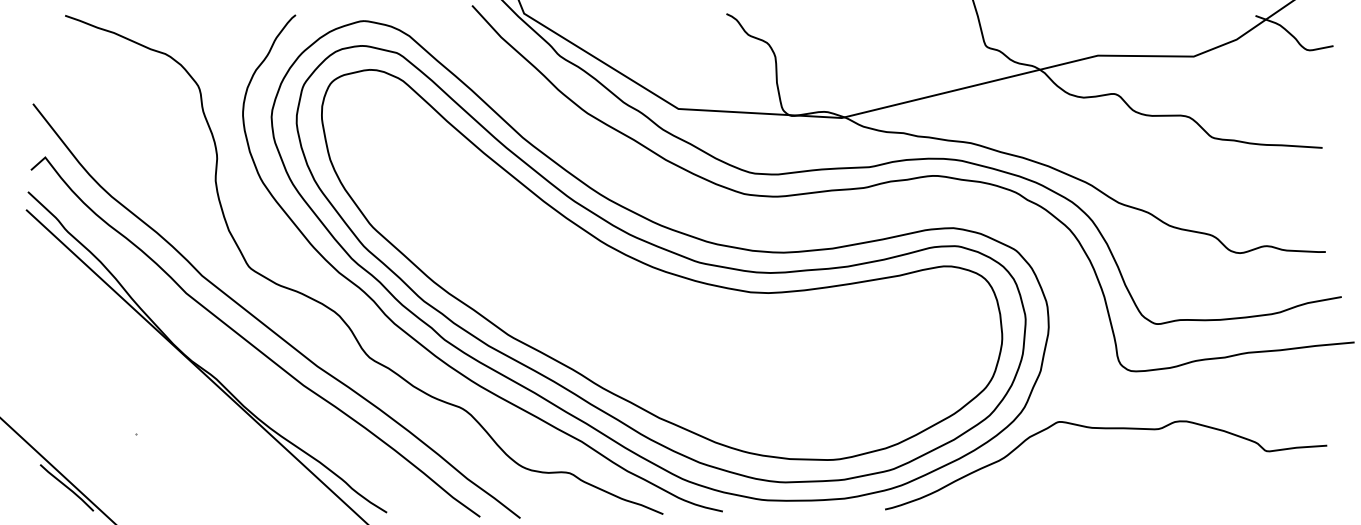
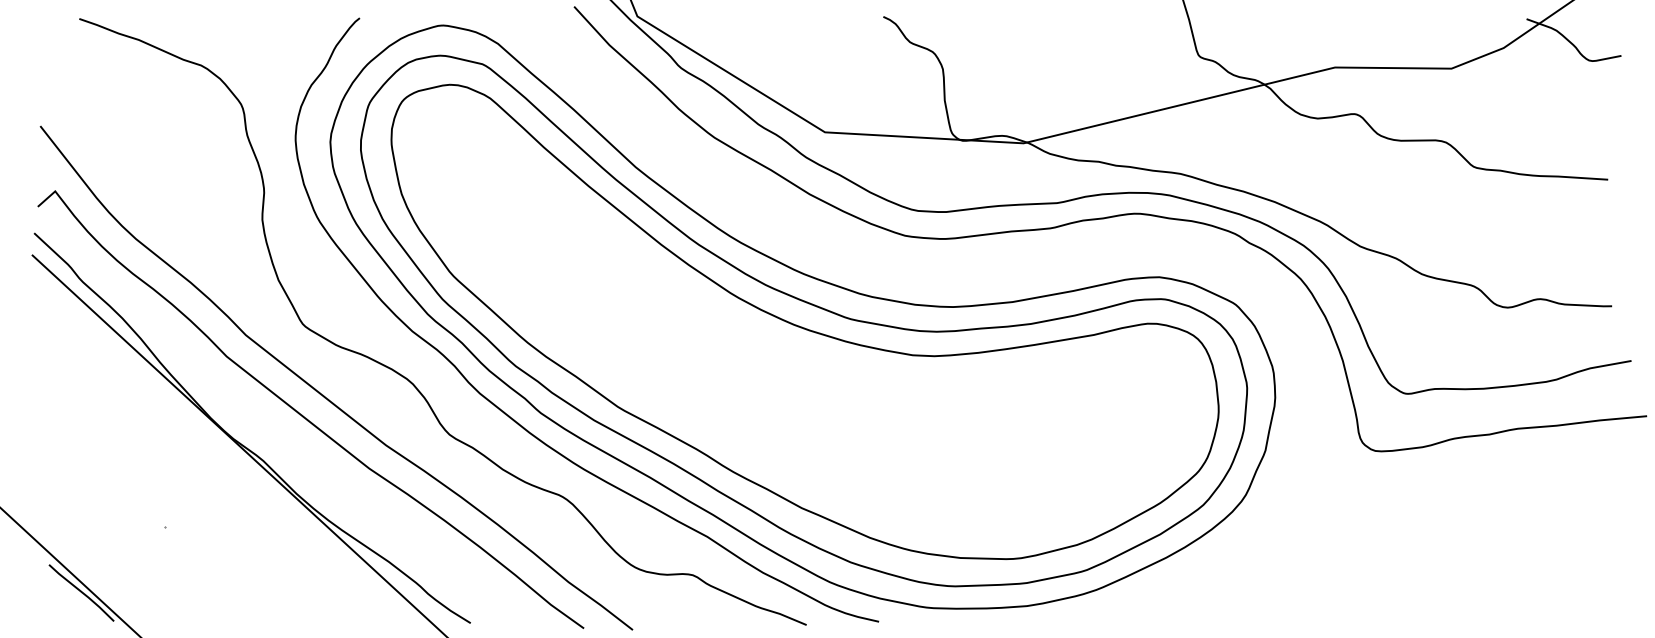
curve: (1105, 429) -> (1344, 521), removed

